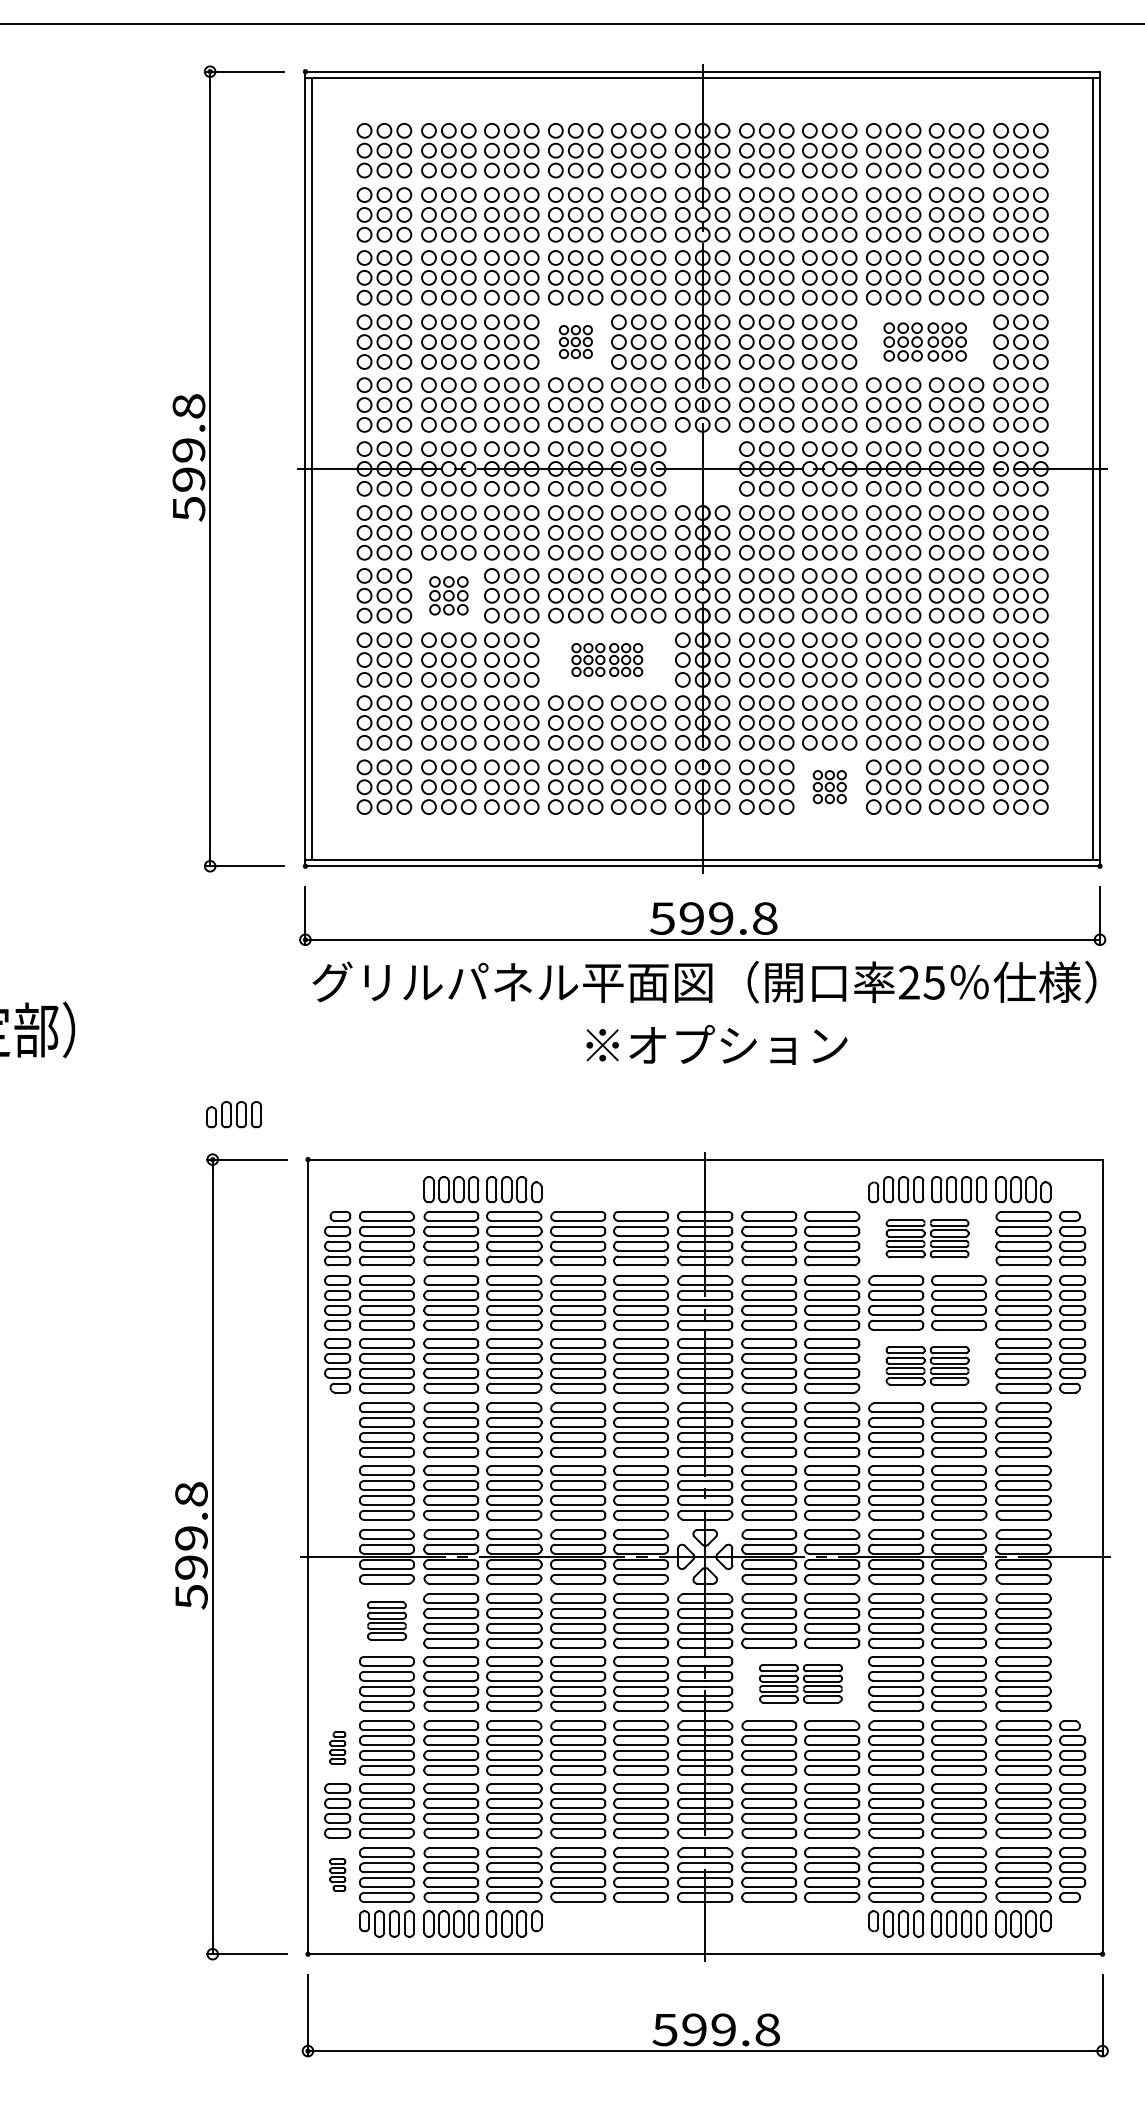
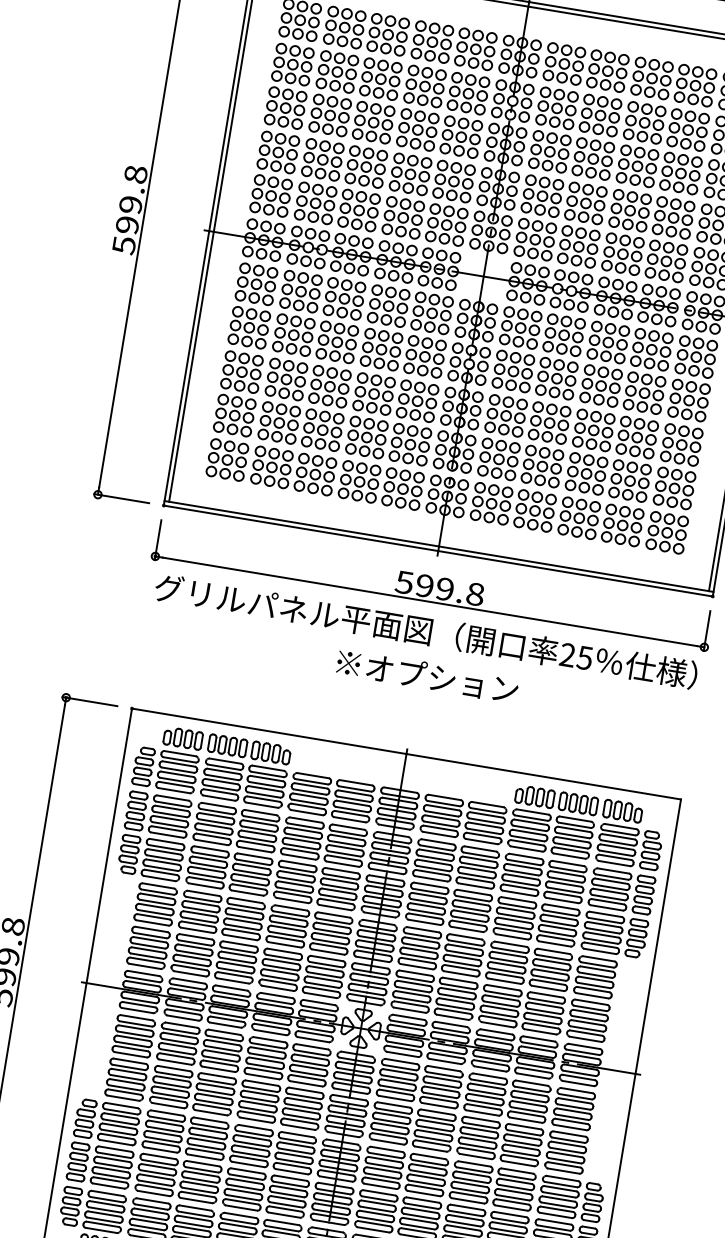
part: (575, 341) -> (410, 173), size x1.67
part: (925, 341) -> (652, 213), size x1.43
part: (448, 595) -> (293, 334), size x1.43
part: (607, 659) -> (396, 397), size x1.67
part: (829, 786) -> (535, 510), size x1.67
part: (233, 1114) -> (182, 738), moved
part: (927, 1238) -> (551, 833), size x1.43
part: (927, 1365) -> (536, 921), size x1.43
part: (386, 1620) -> (133, 1035), size x1.43
part: (800, 1683) -> (412, 1126), size x1.43
part: (337, 1747) -> (85, 1118), size x1.67
part: (337, 1874) -> (70, 1205), size x1.67

